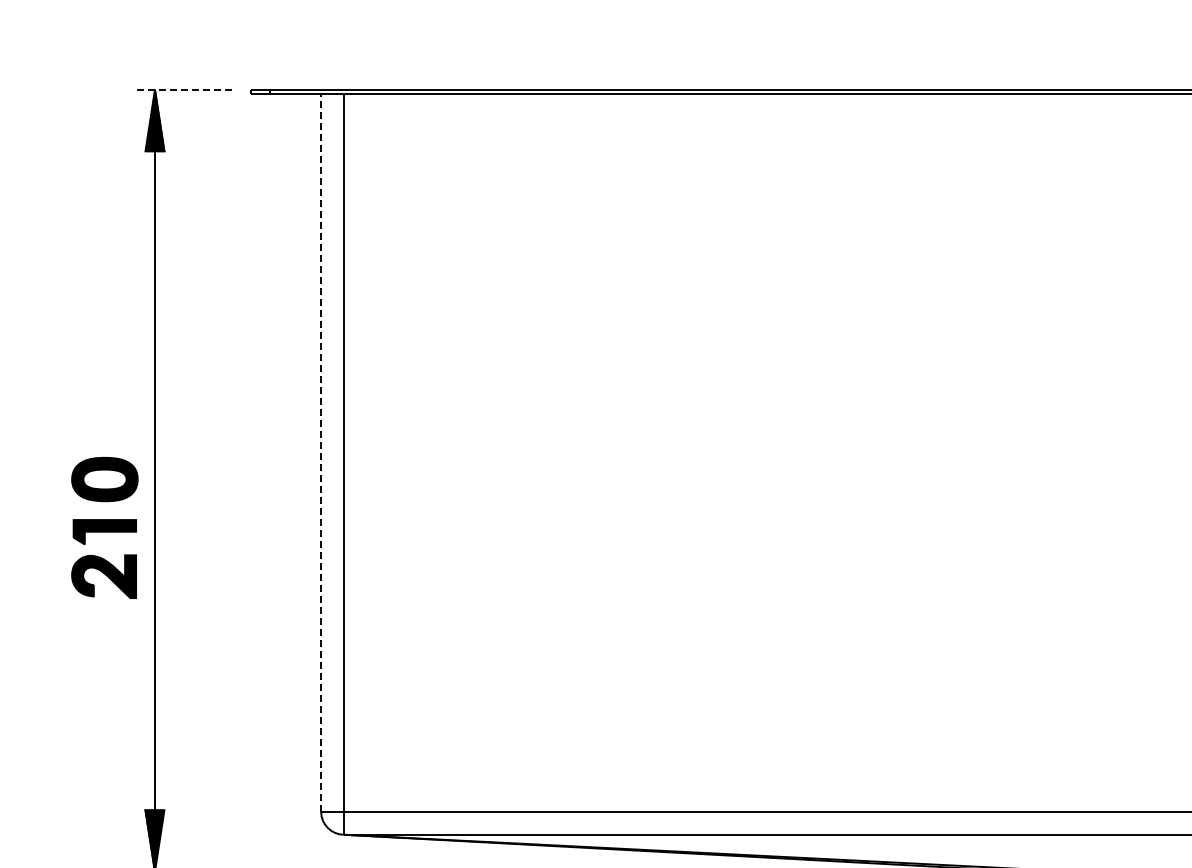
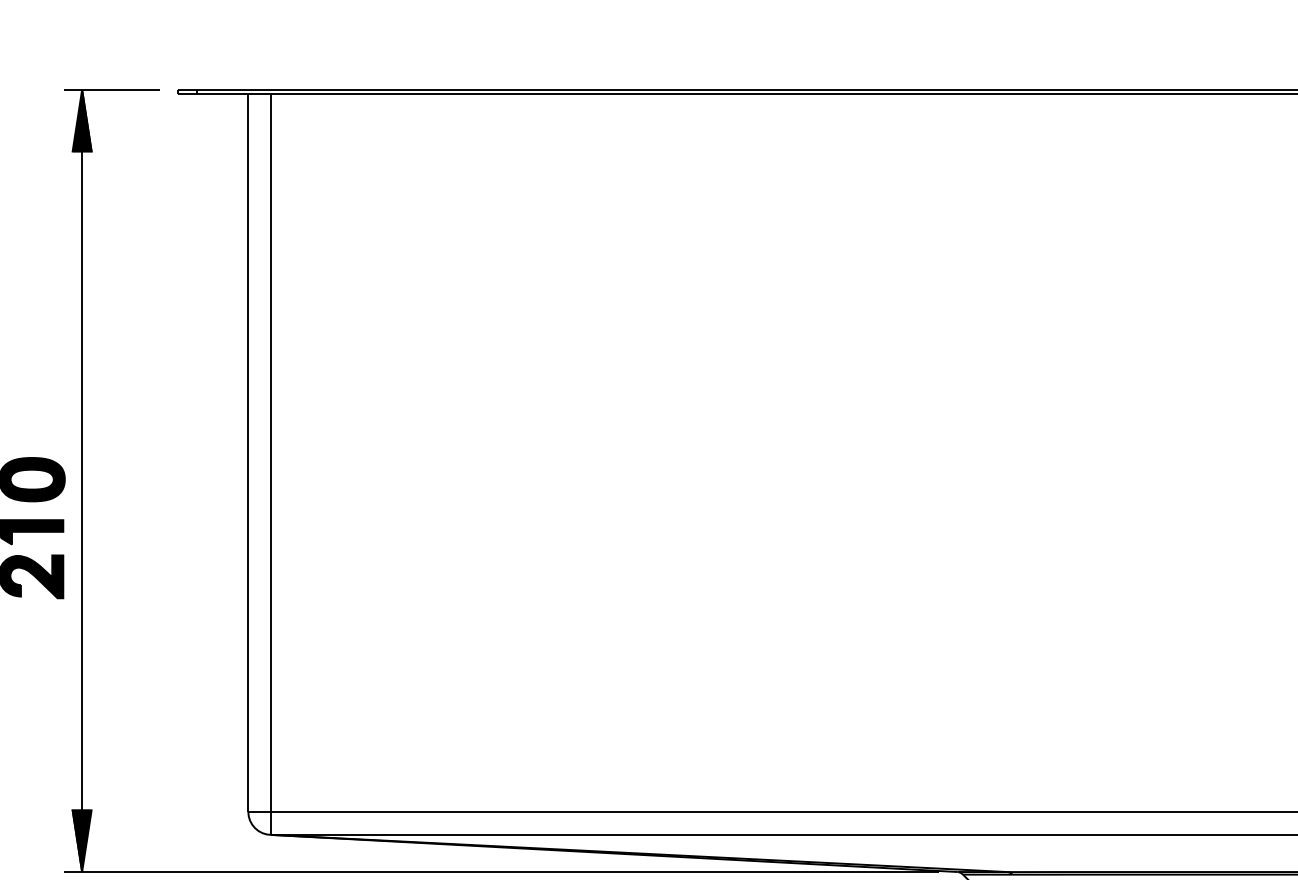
line: (184, 89) -> (111, 89), dashed -> solid
line: (321, 453) -> (248, 453), dashed -> solid

